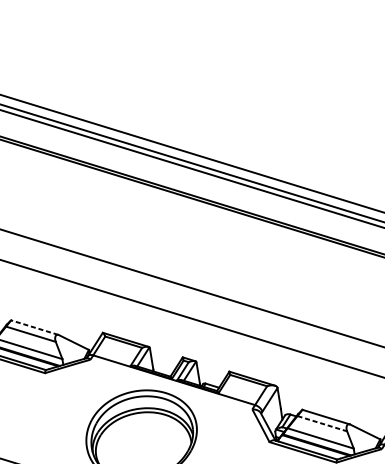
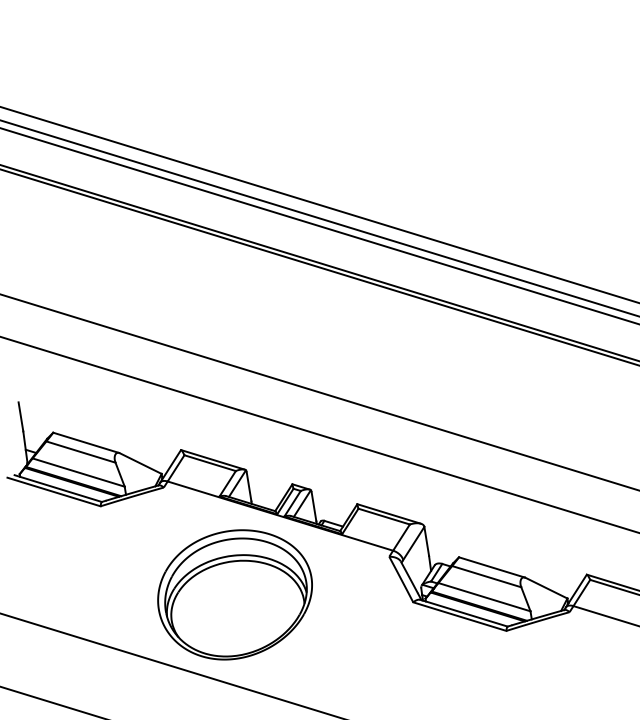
line: (34, 327) -> (85, 442), dashed -> solid
line: (322, 423) -> (487, 576), dashed -> solid

